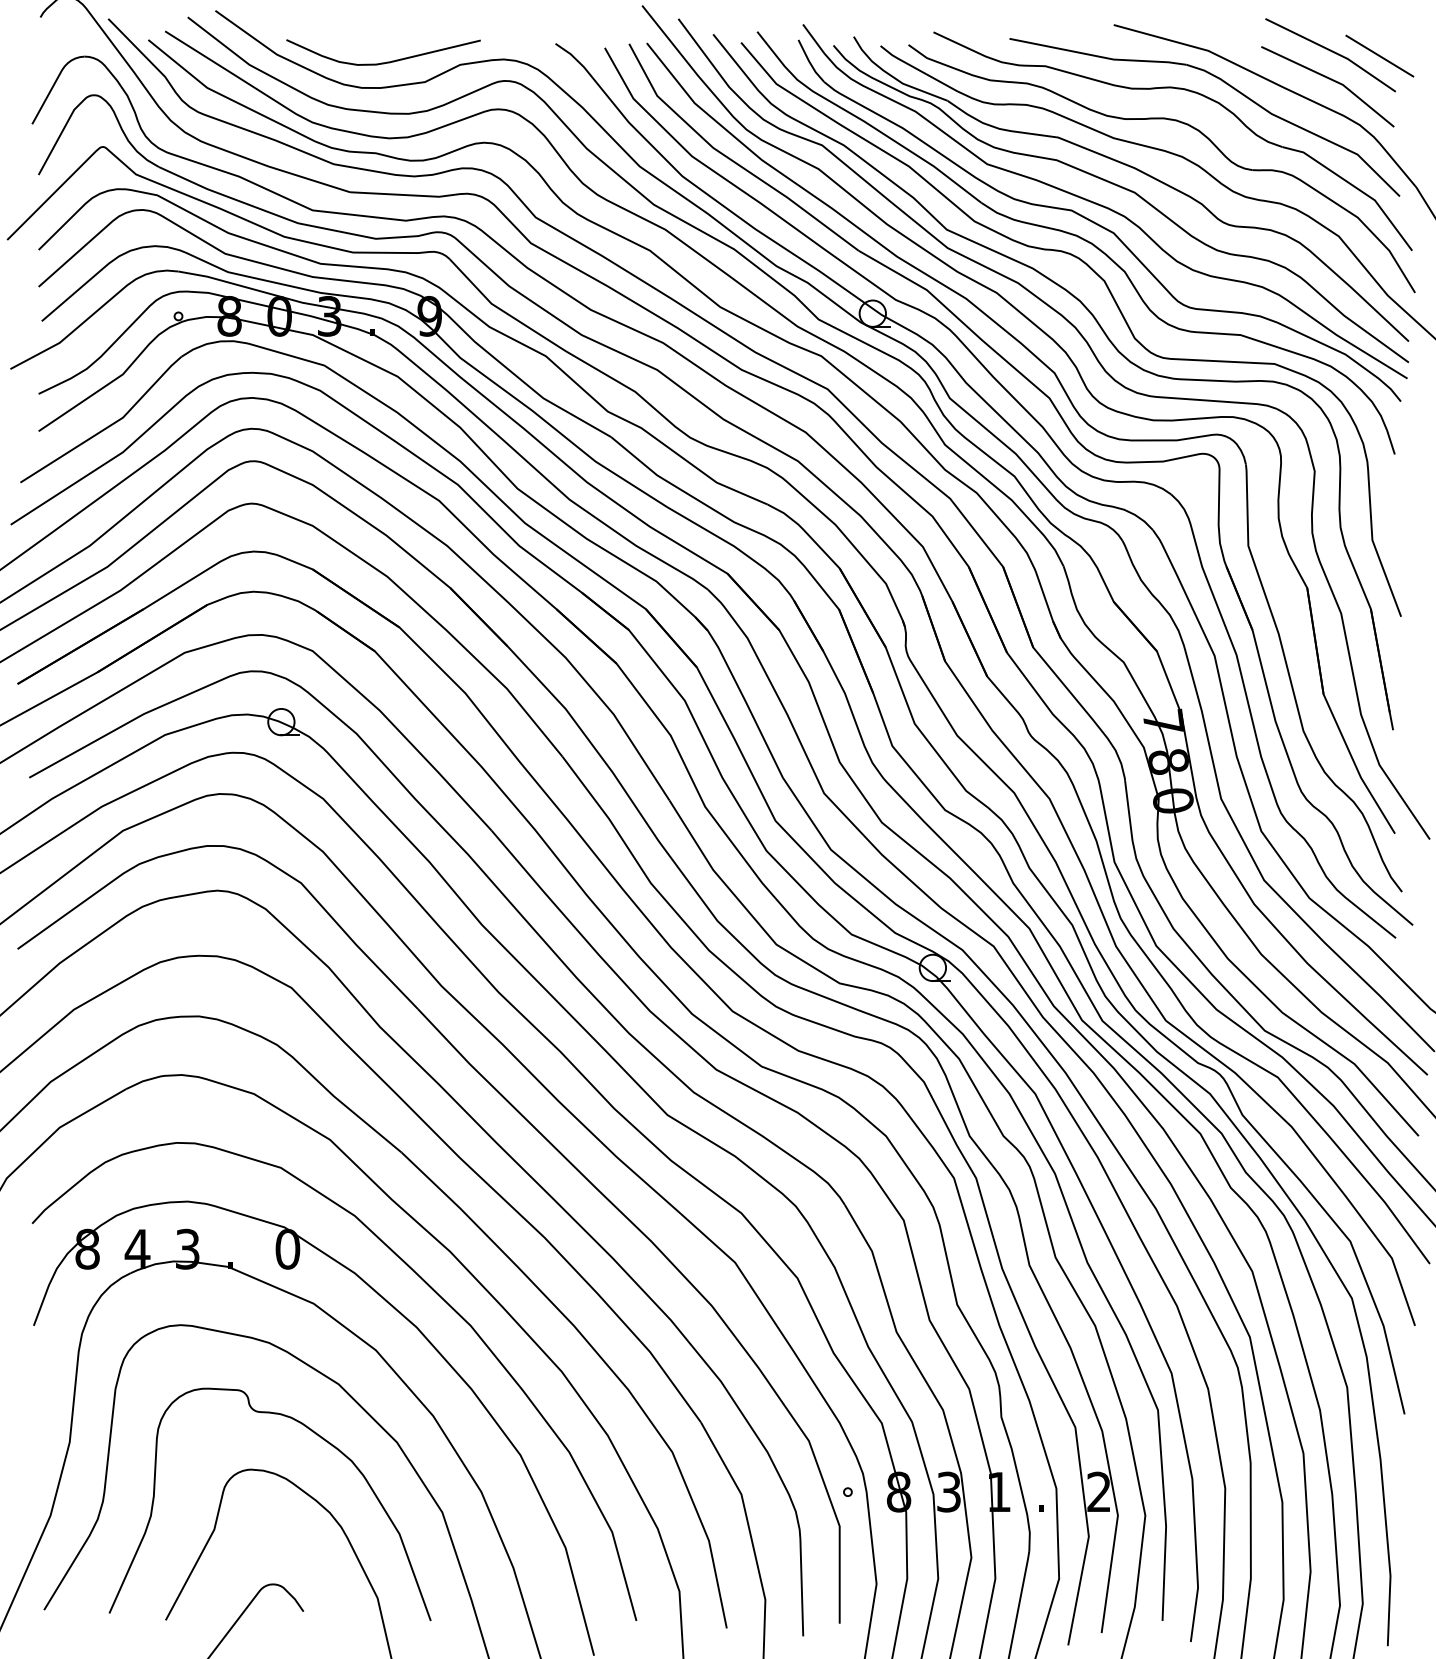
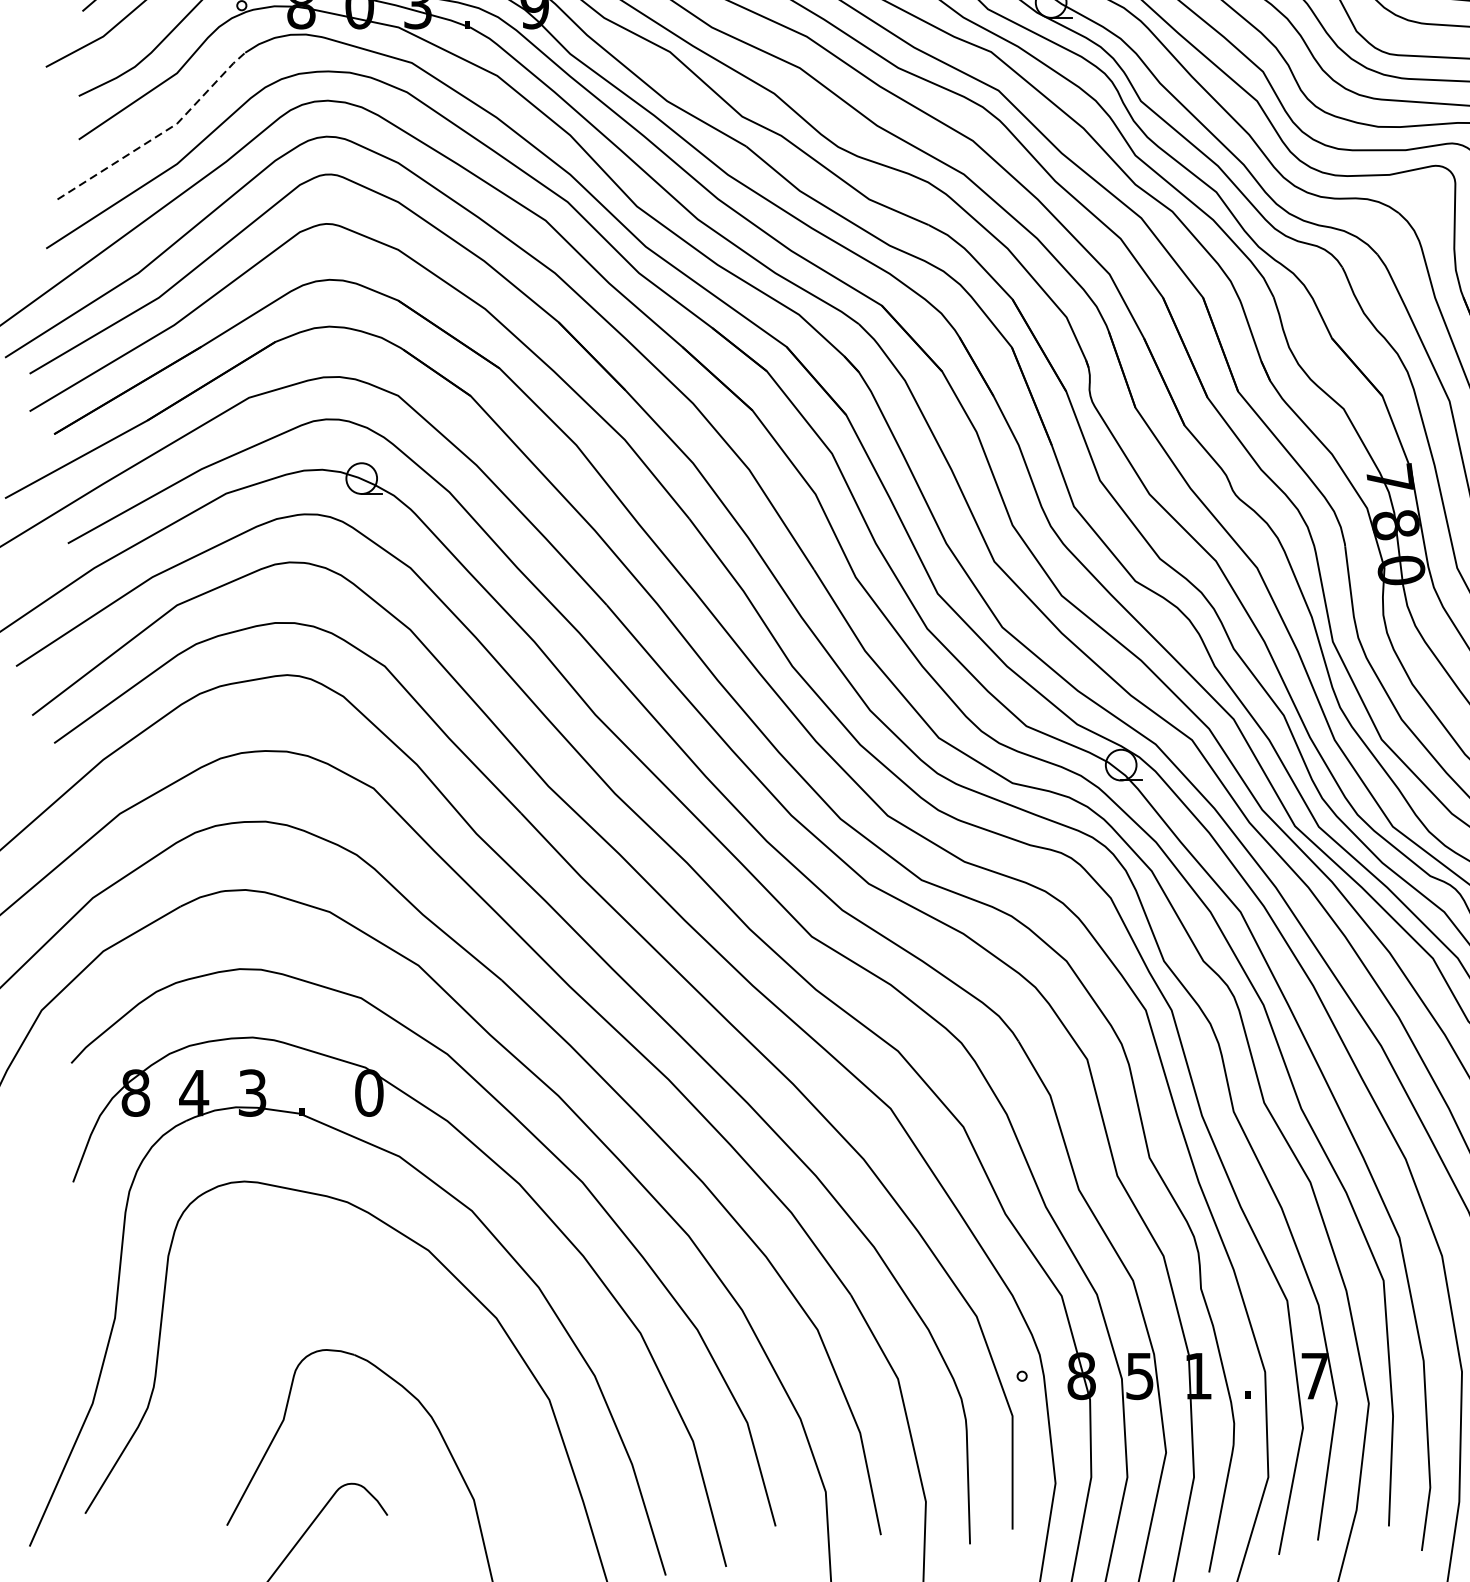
line: (108, 426) -> (160, 134), solid -> dashed
curve: (319, 1437) -> (406, 1312), removed
text: (949, 1491) -> (1140, 1375), 3 -> 5
text: (1098, 1491) -> (1314, 1375), 2 -> 7

